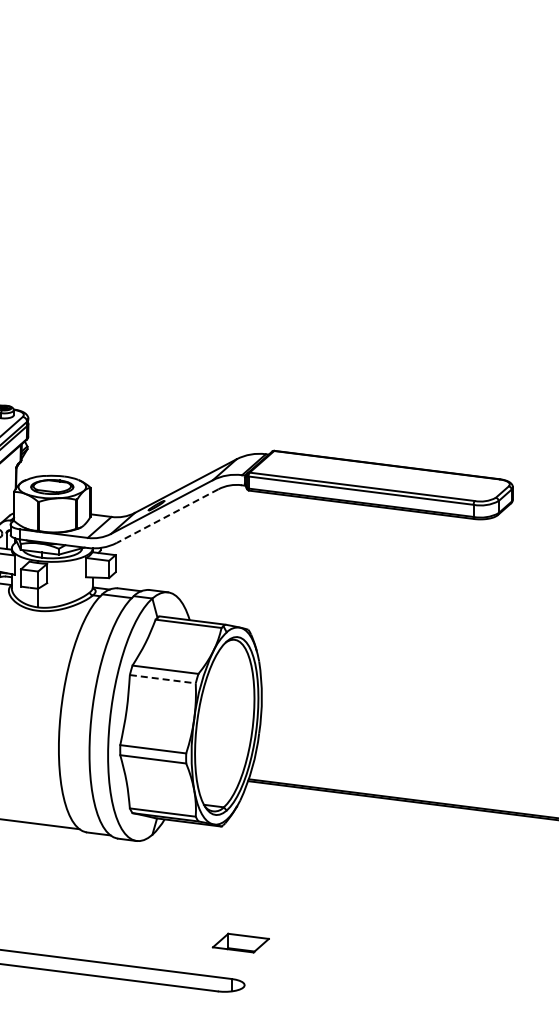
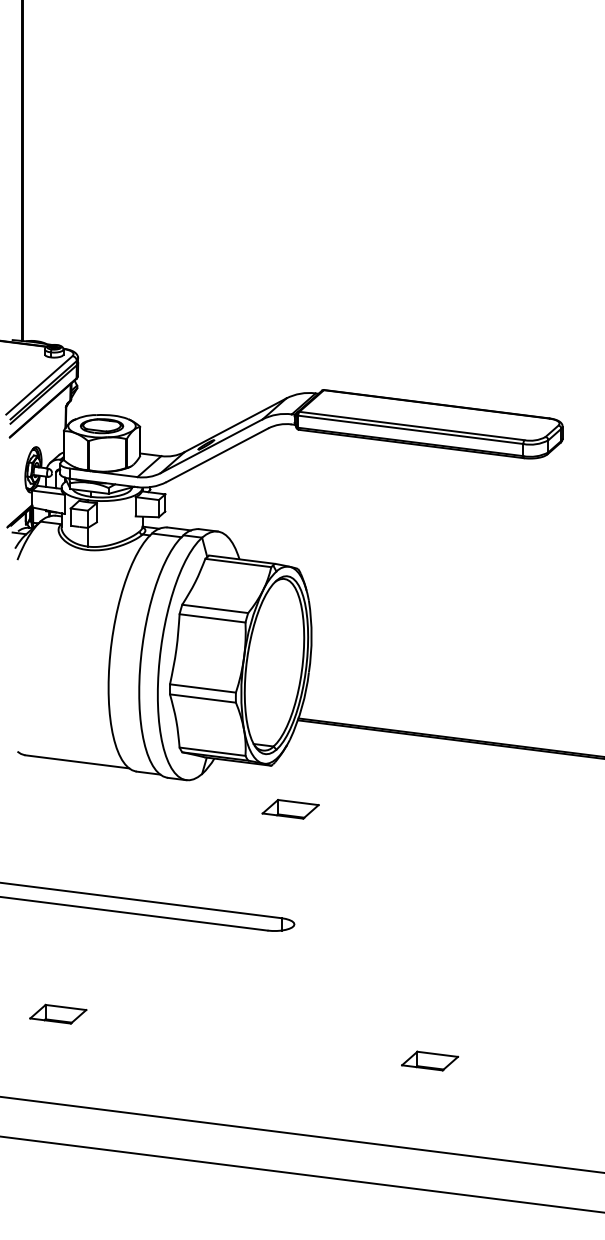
line: (166, 516) -> (216, 455), dashed -> solid
line: (163, 679) -> (213, 618), dashed -> solid
part: (240, 943) -> (290, 809), moved

